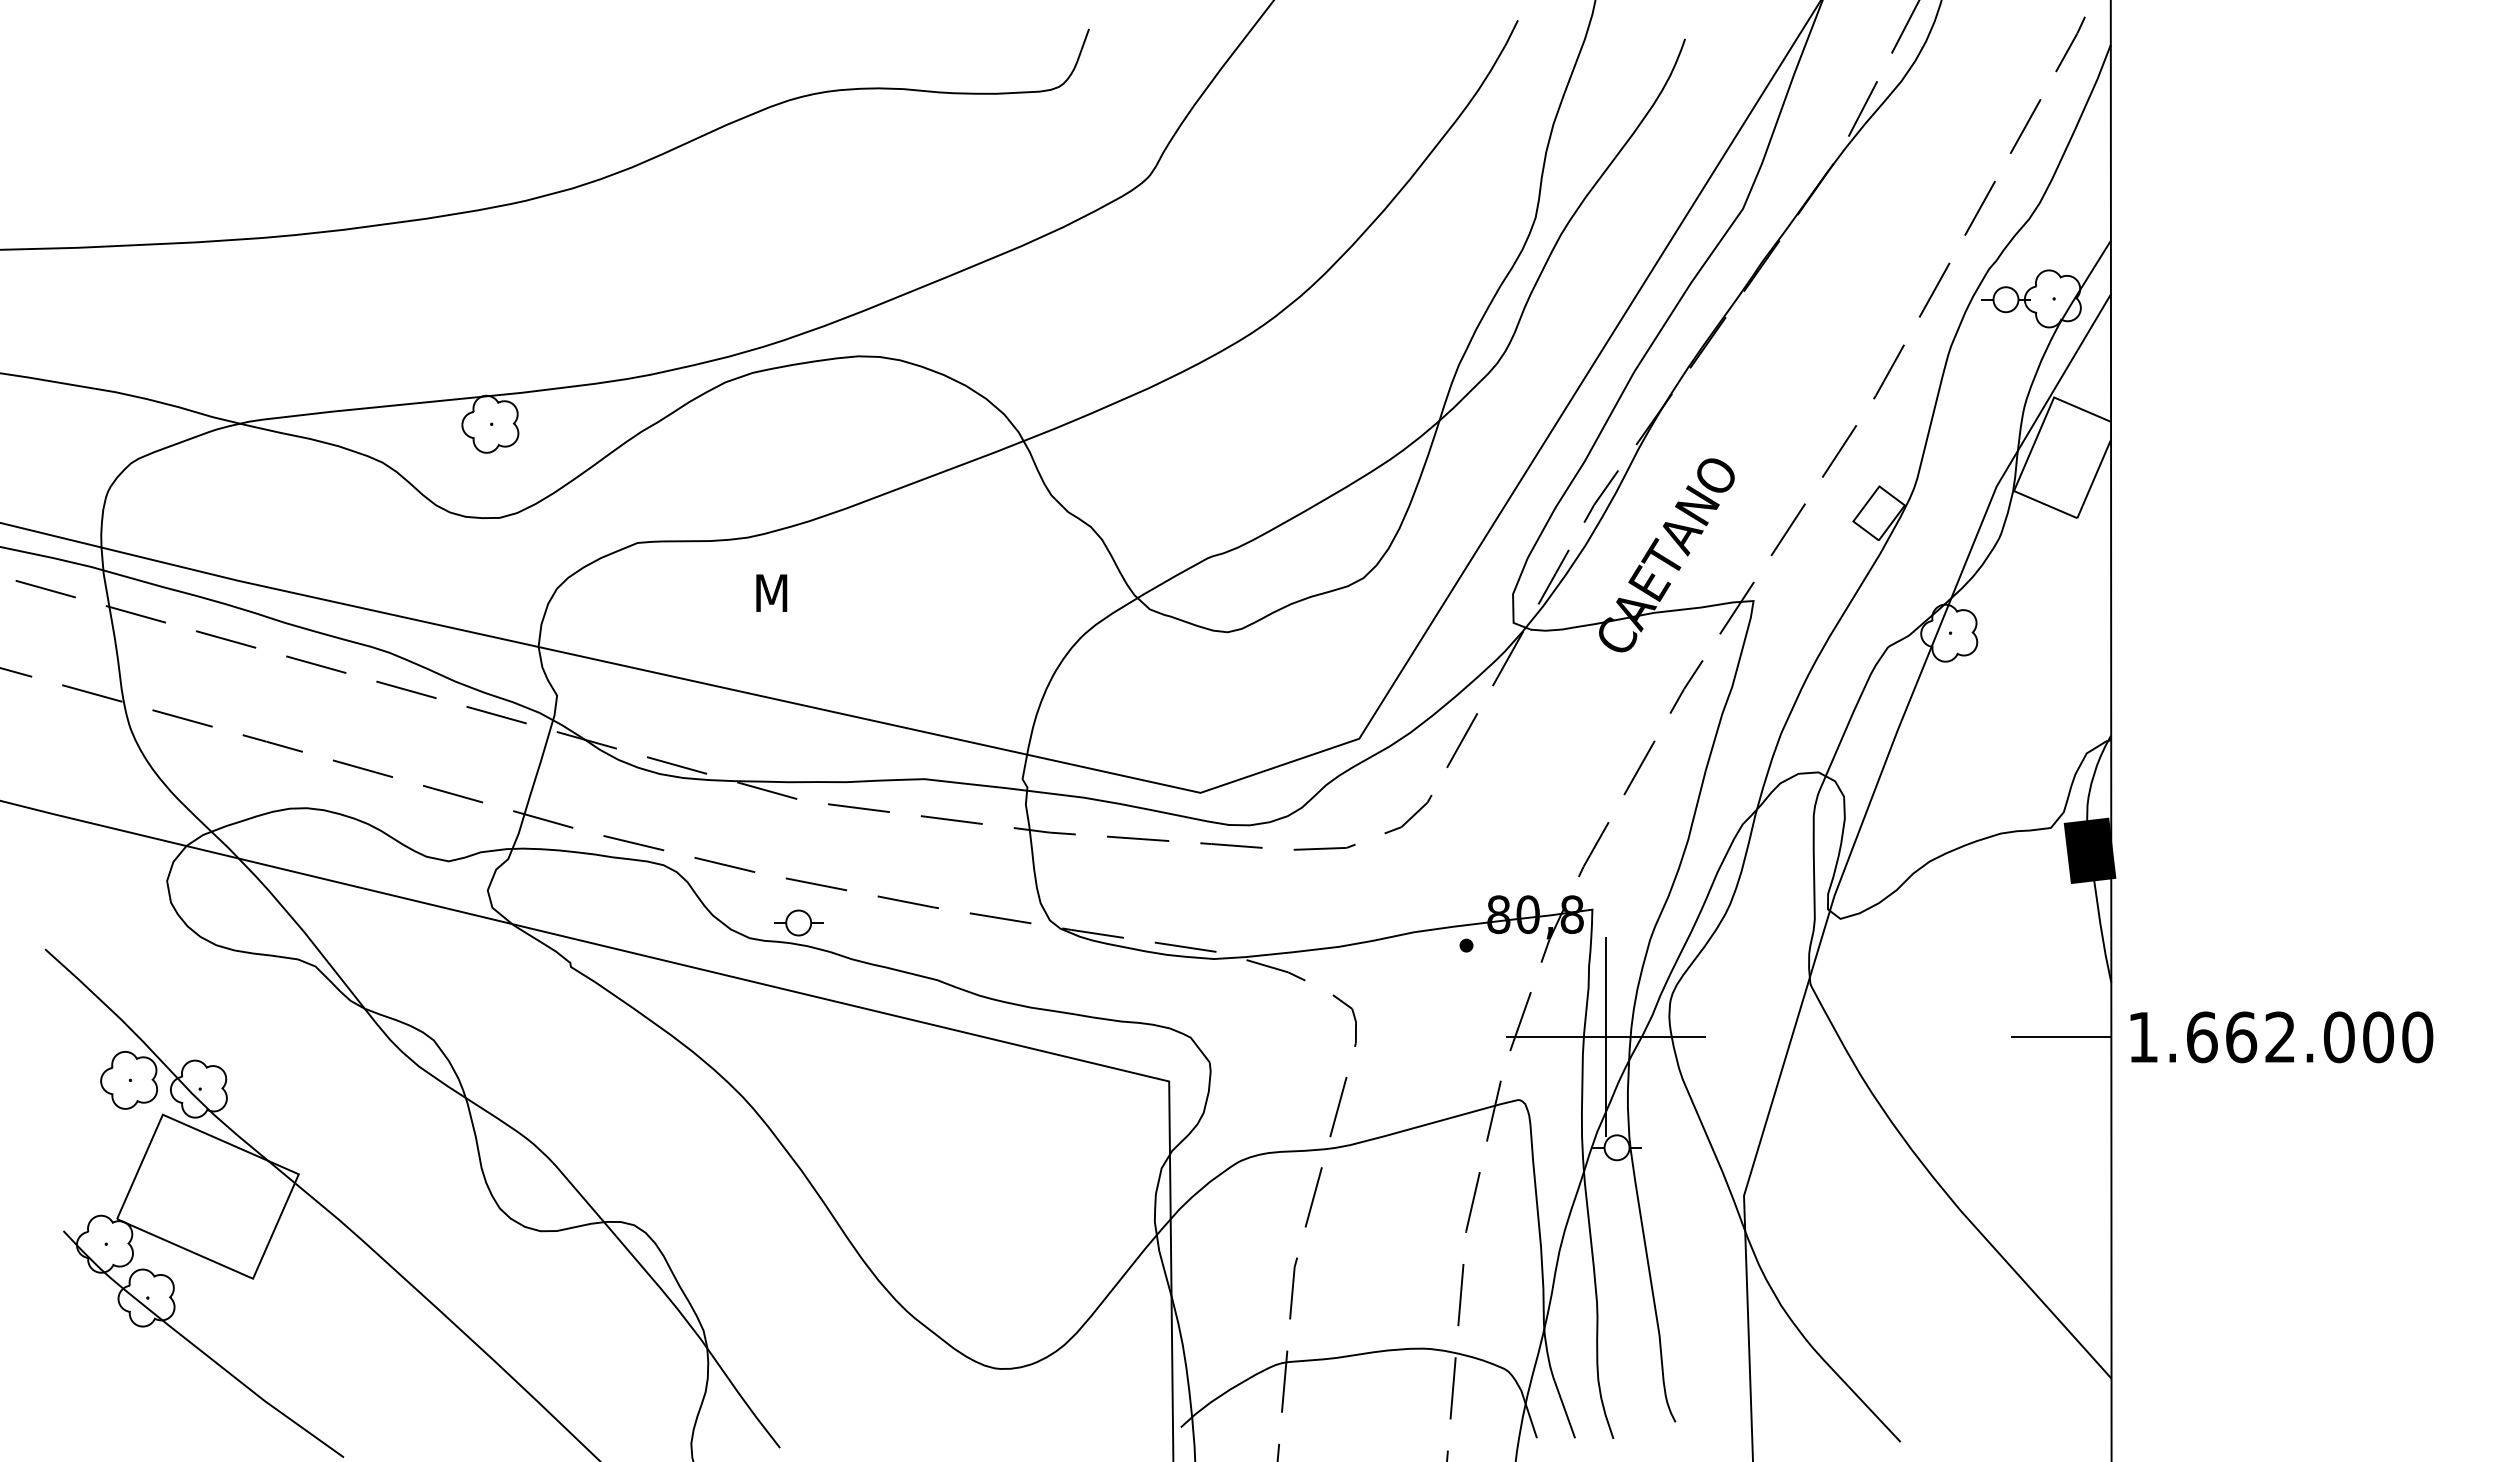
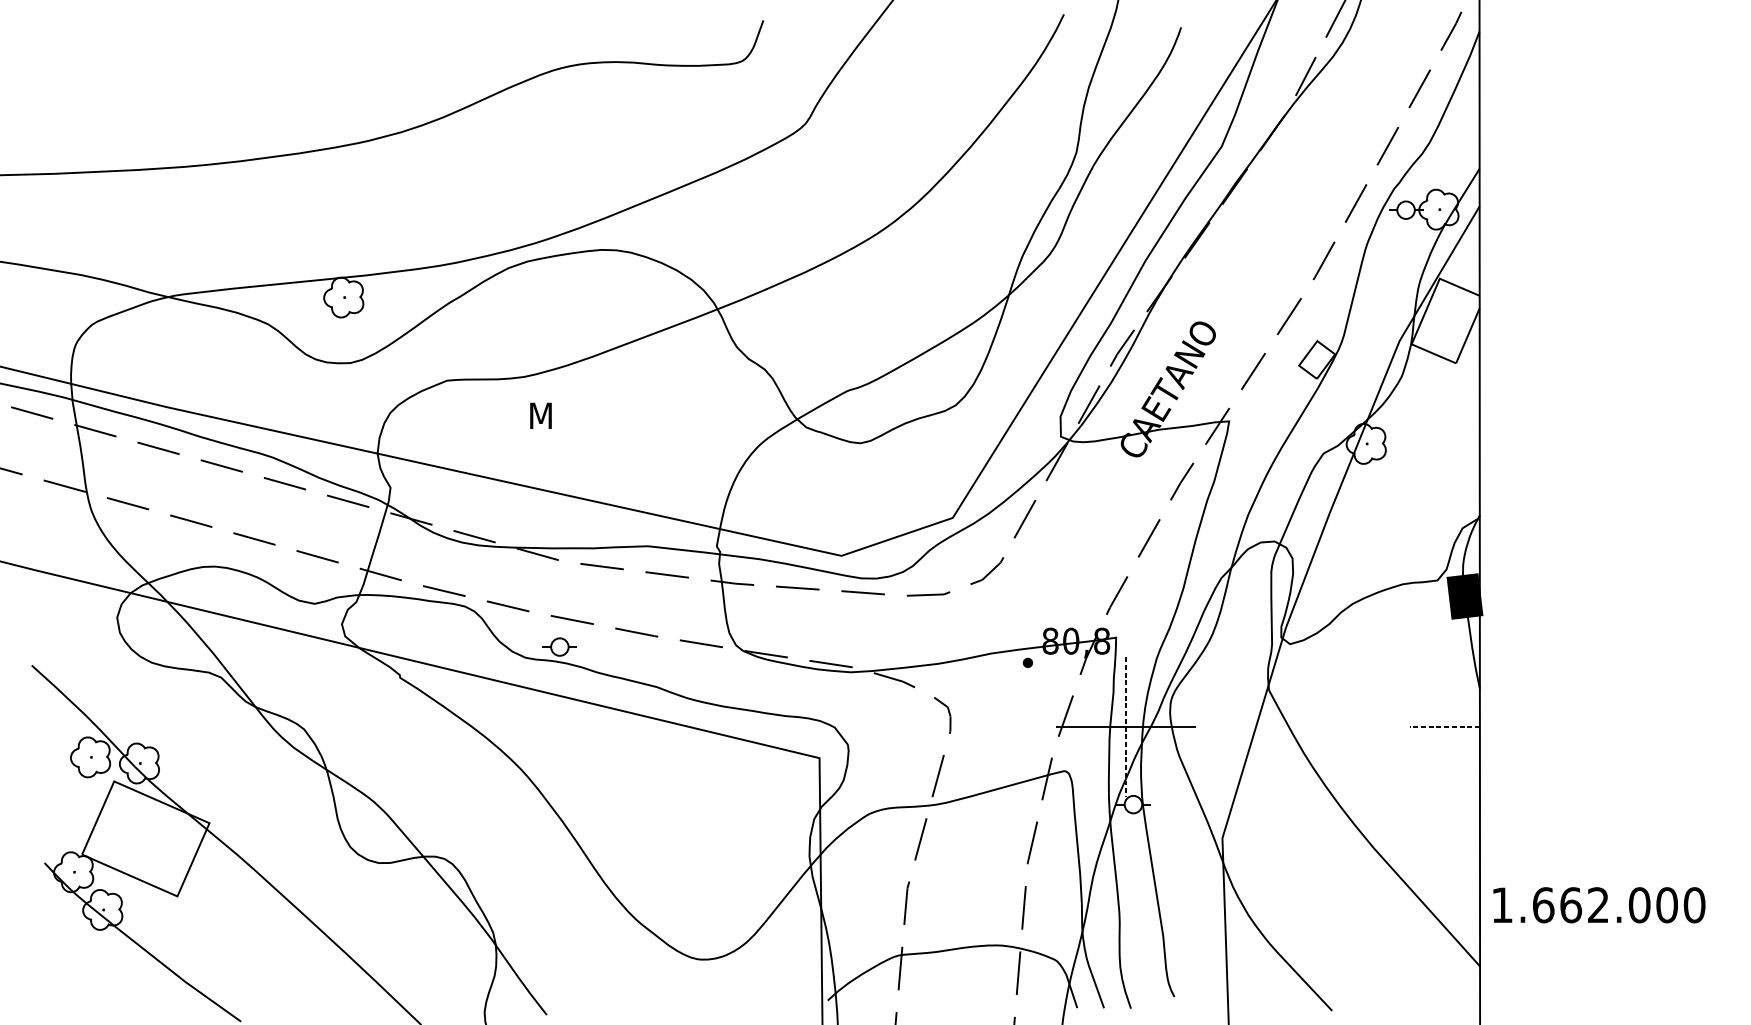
line: (1605, 1037) -> (1125, 727), solid -> dashed
line: (2061, 1037) -> (1444, 727), solid -> dashed
text: (2281, 1037) -> (1599, 905), moved

